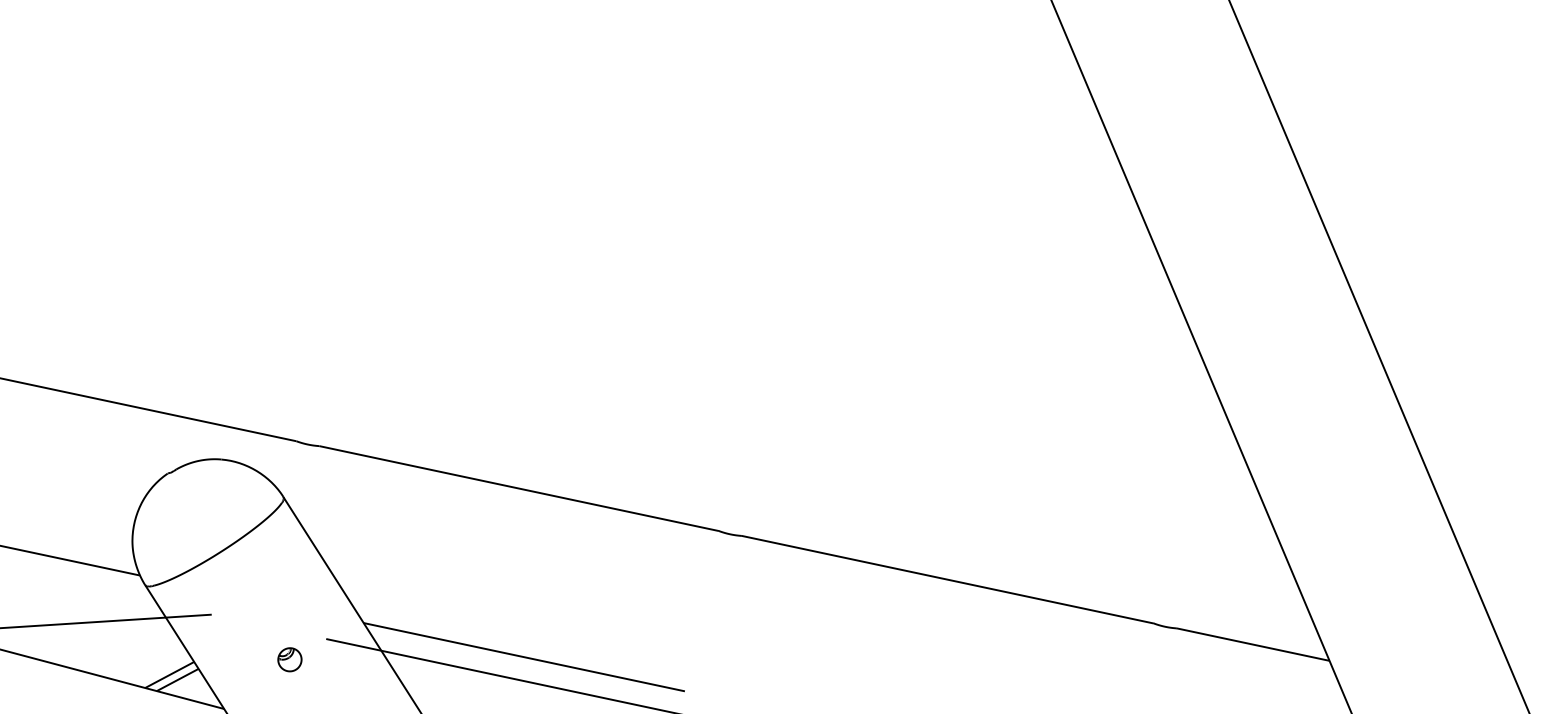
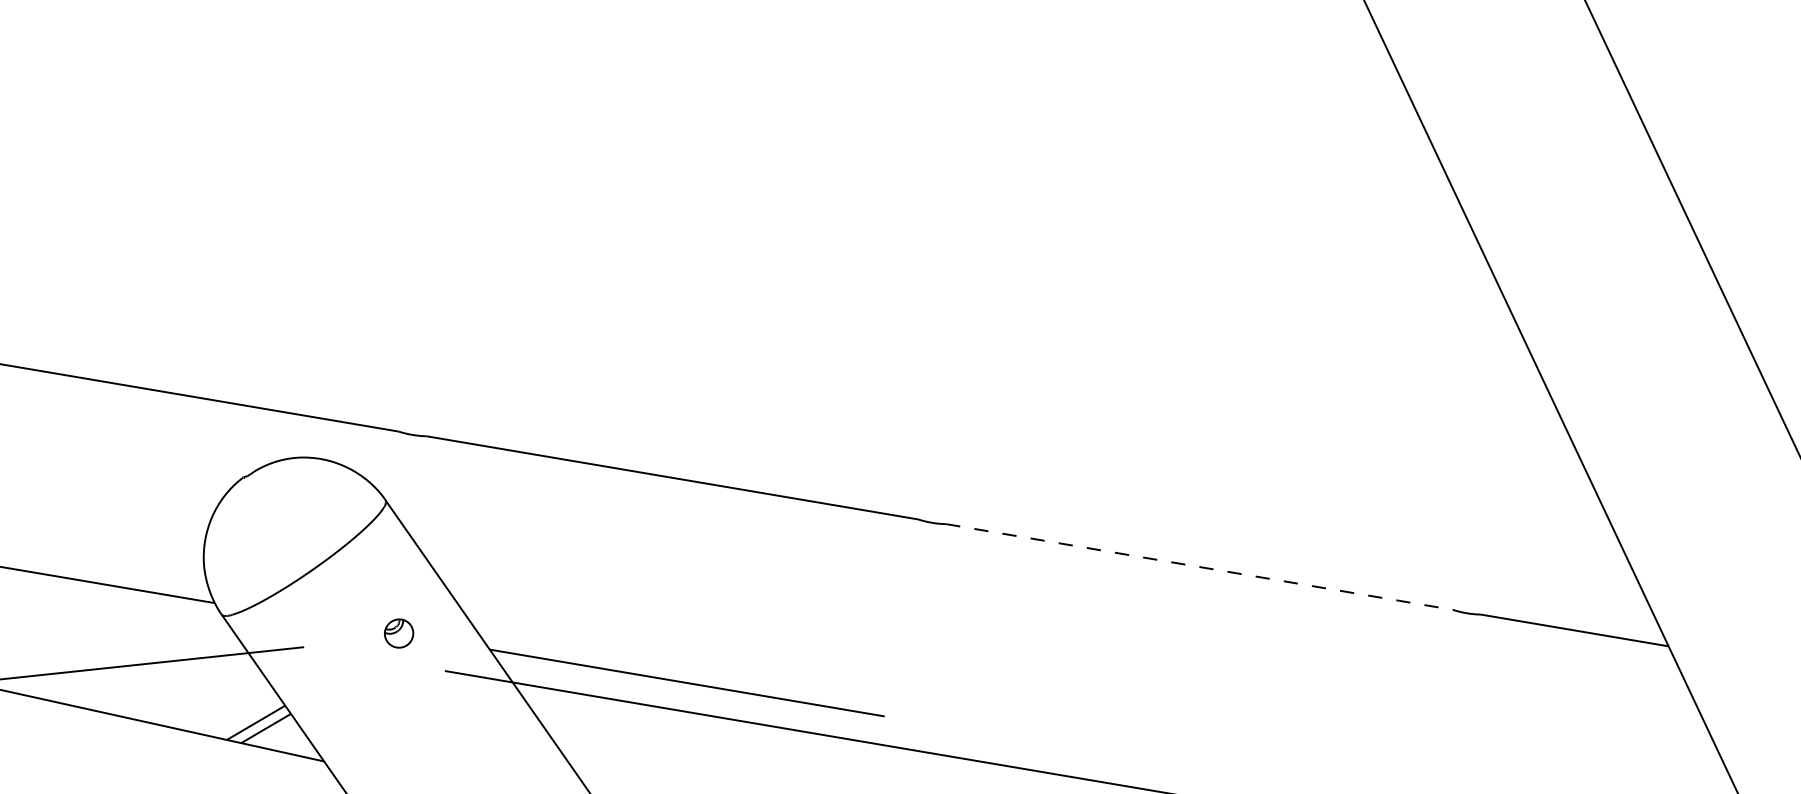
line: (947, 579) -> (1198, 566), solid -> dashed
part: (289, 659) -> (398, 633), moved

